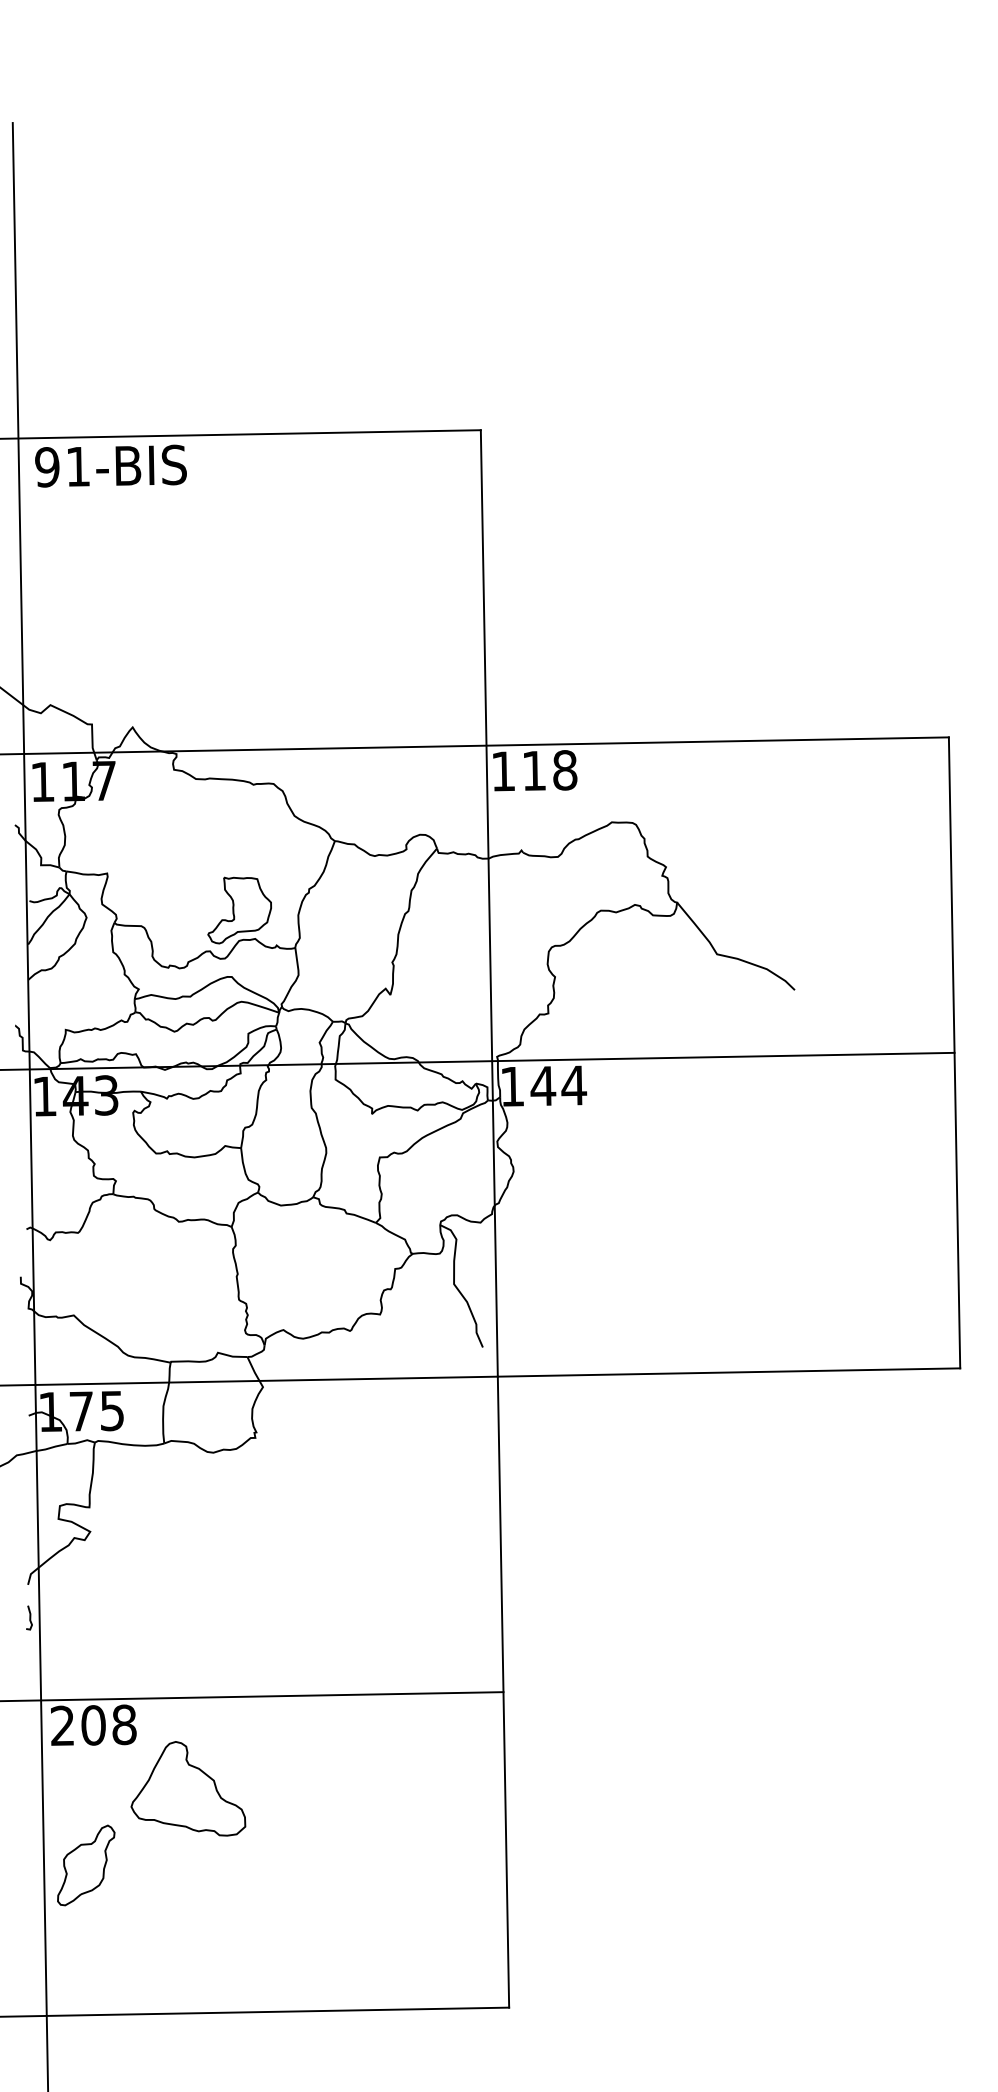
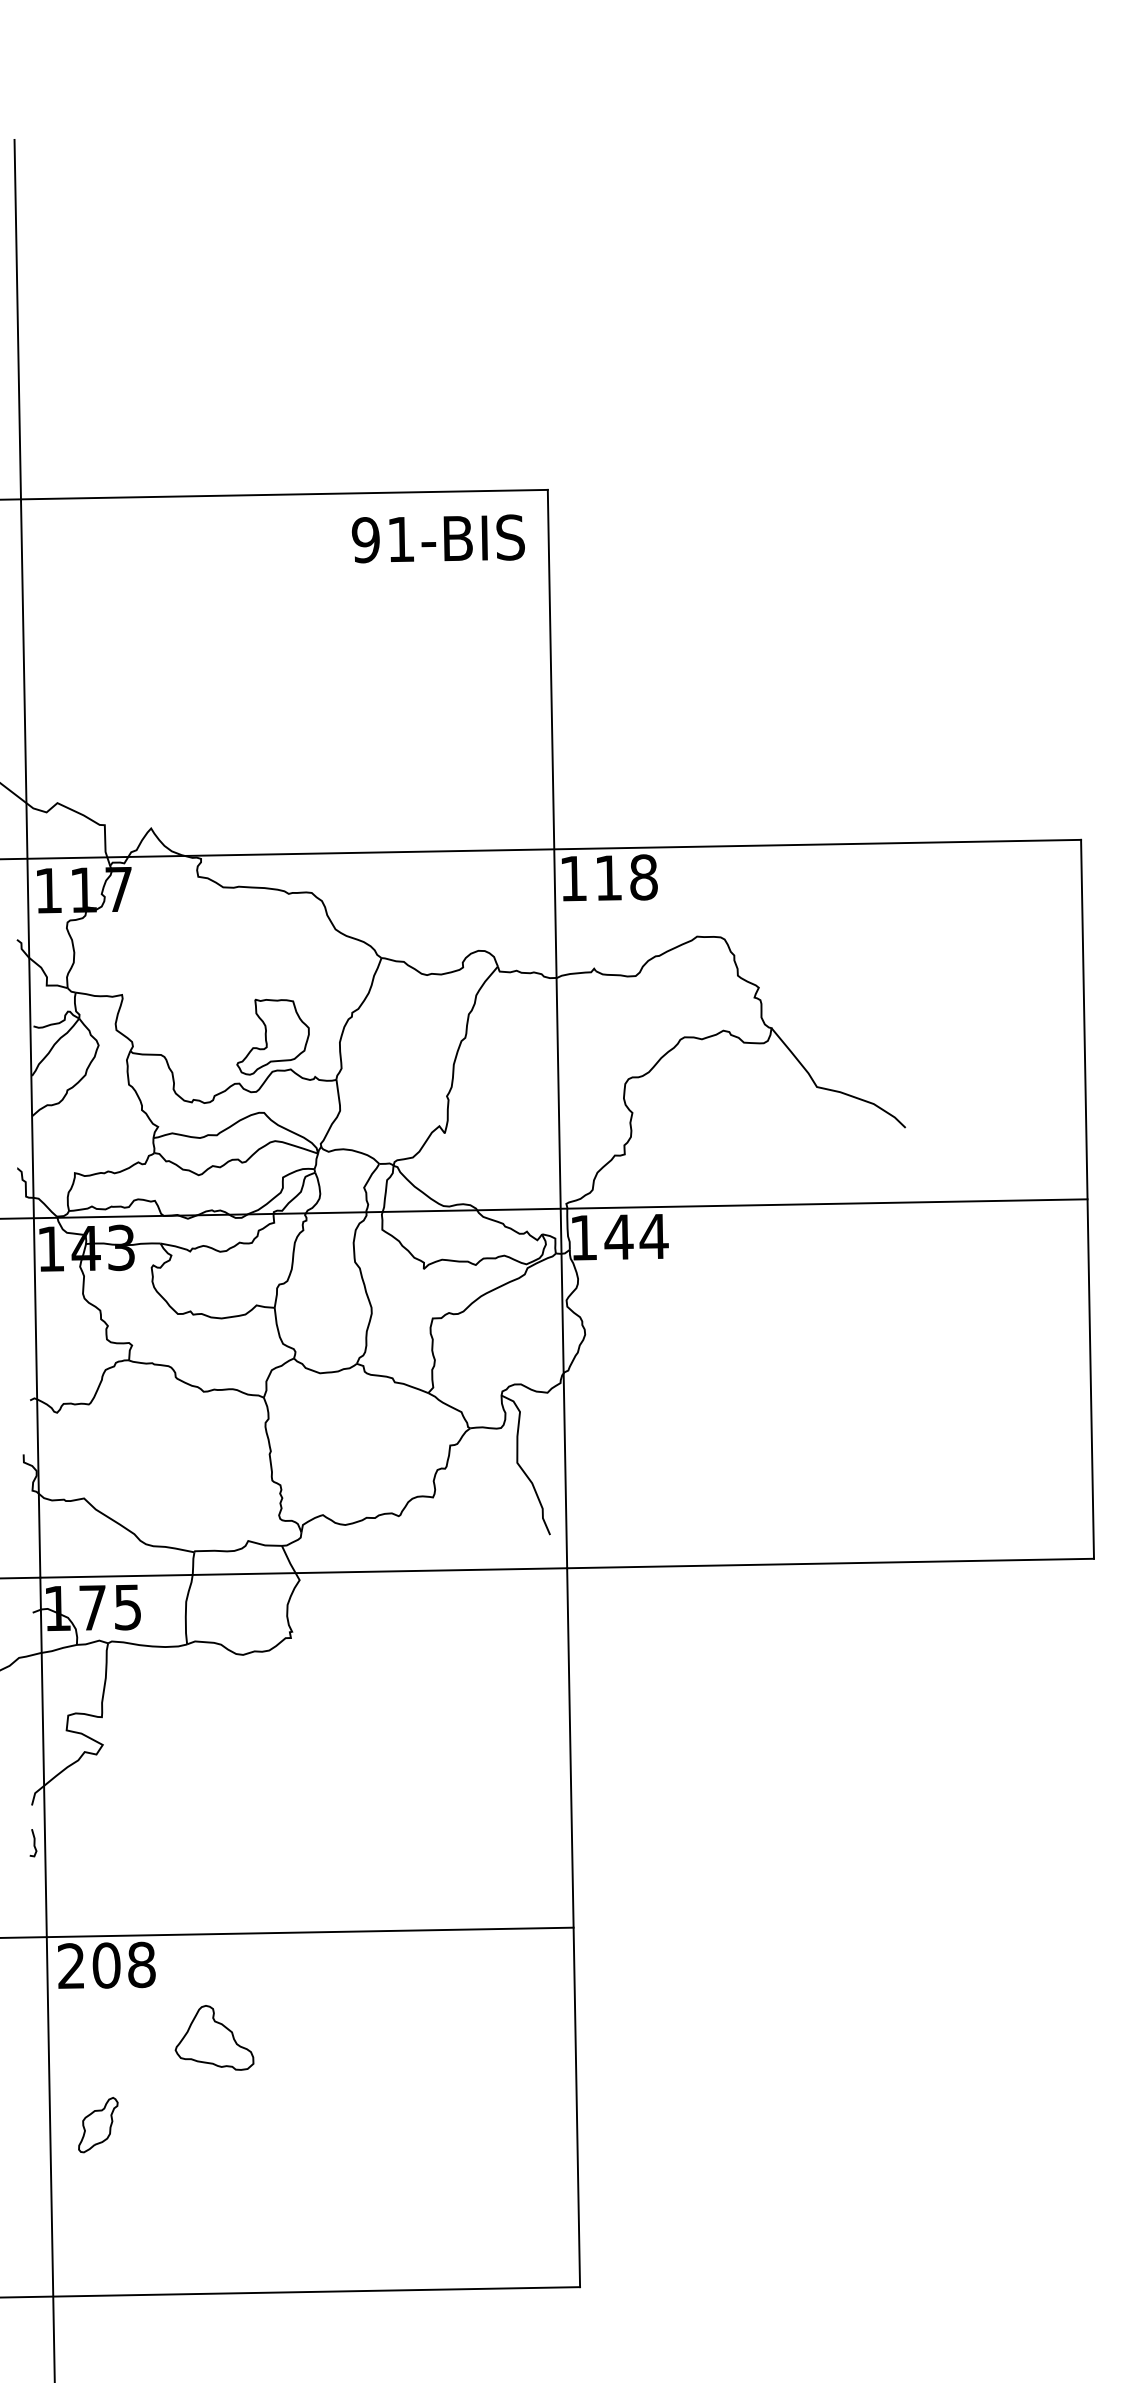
text: (111, 465) -> (438, 538), moved
part: (188, 1788) -> (214, 2037), size x0.6
part: (86, 1864) -> (98, 2124), size x0.6

